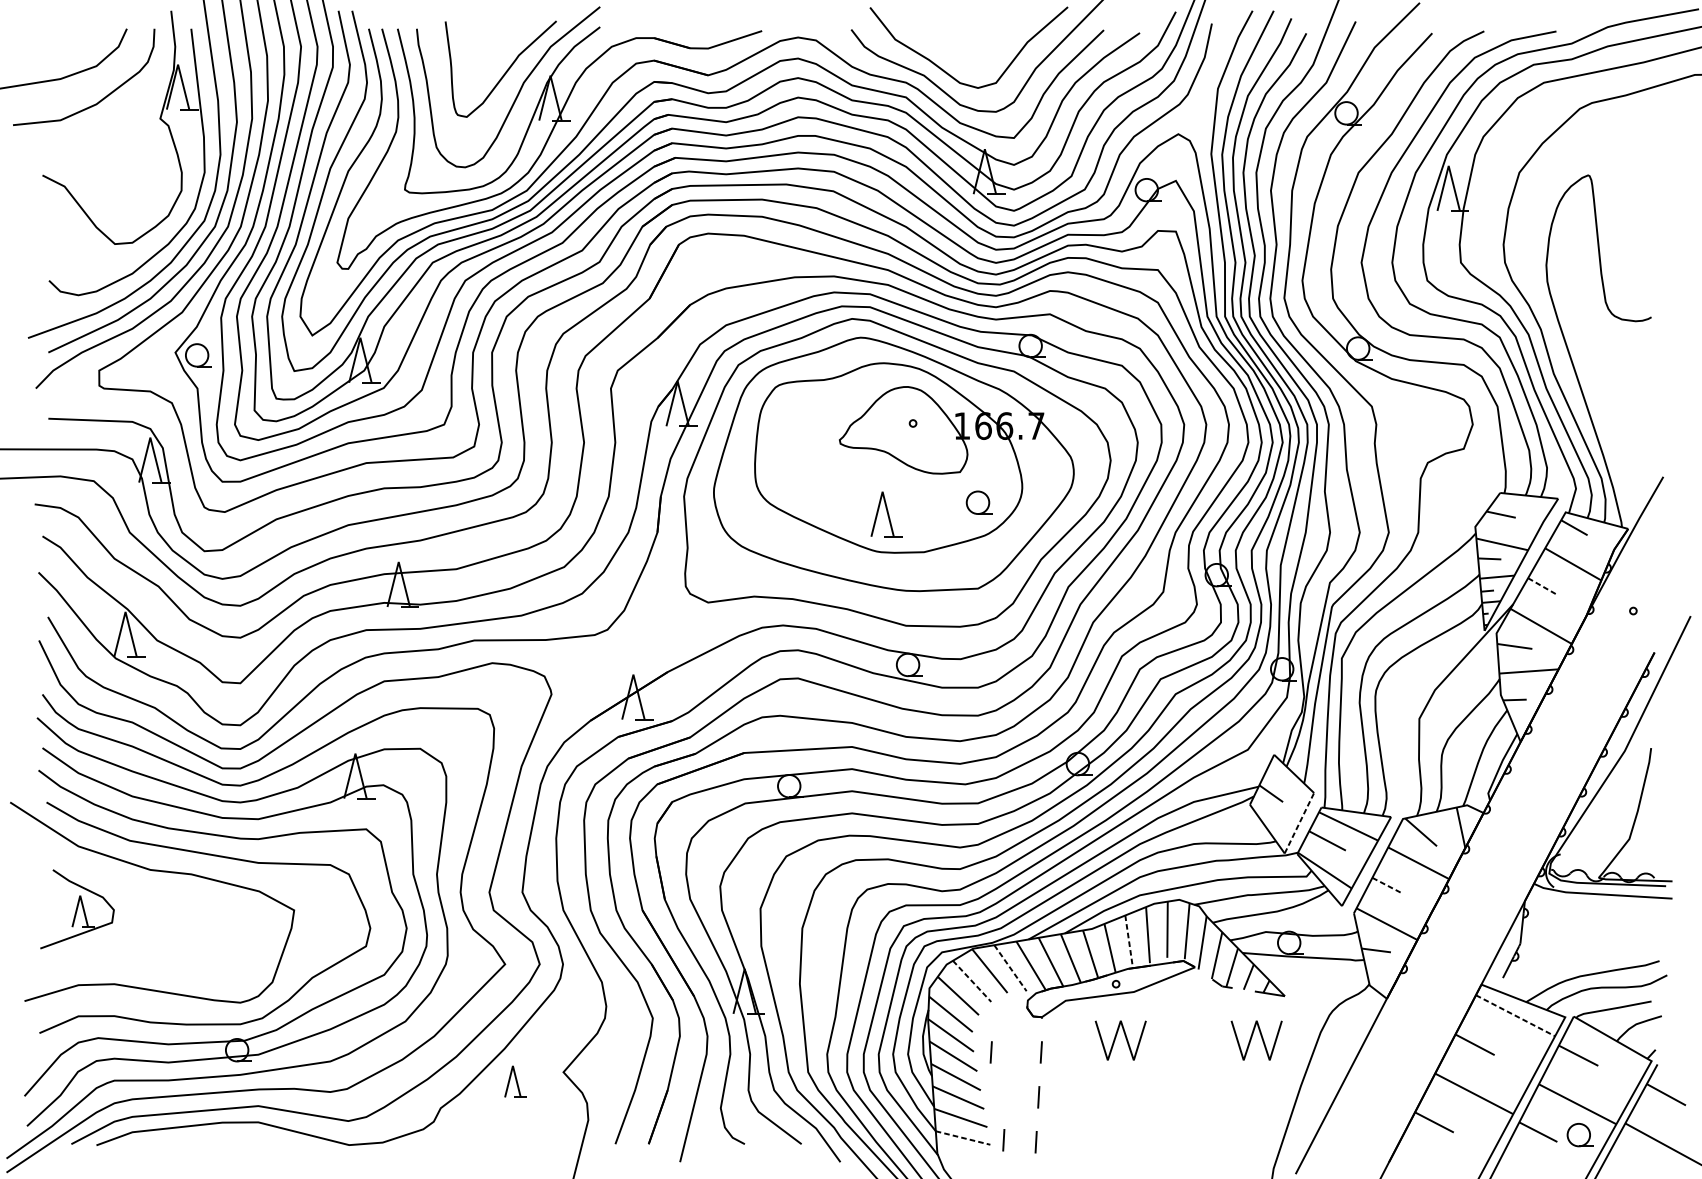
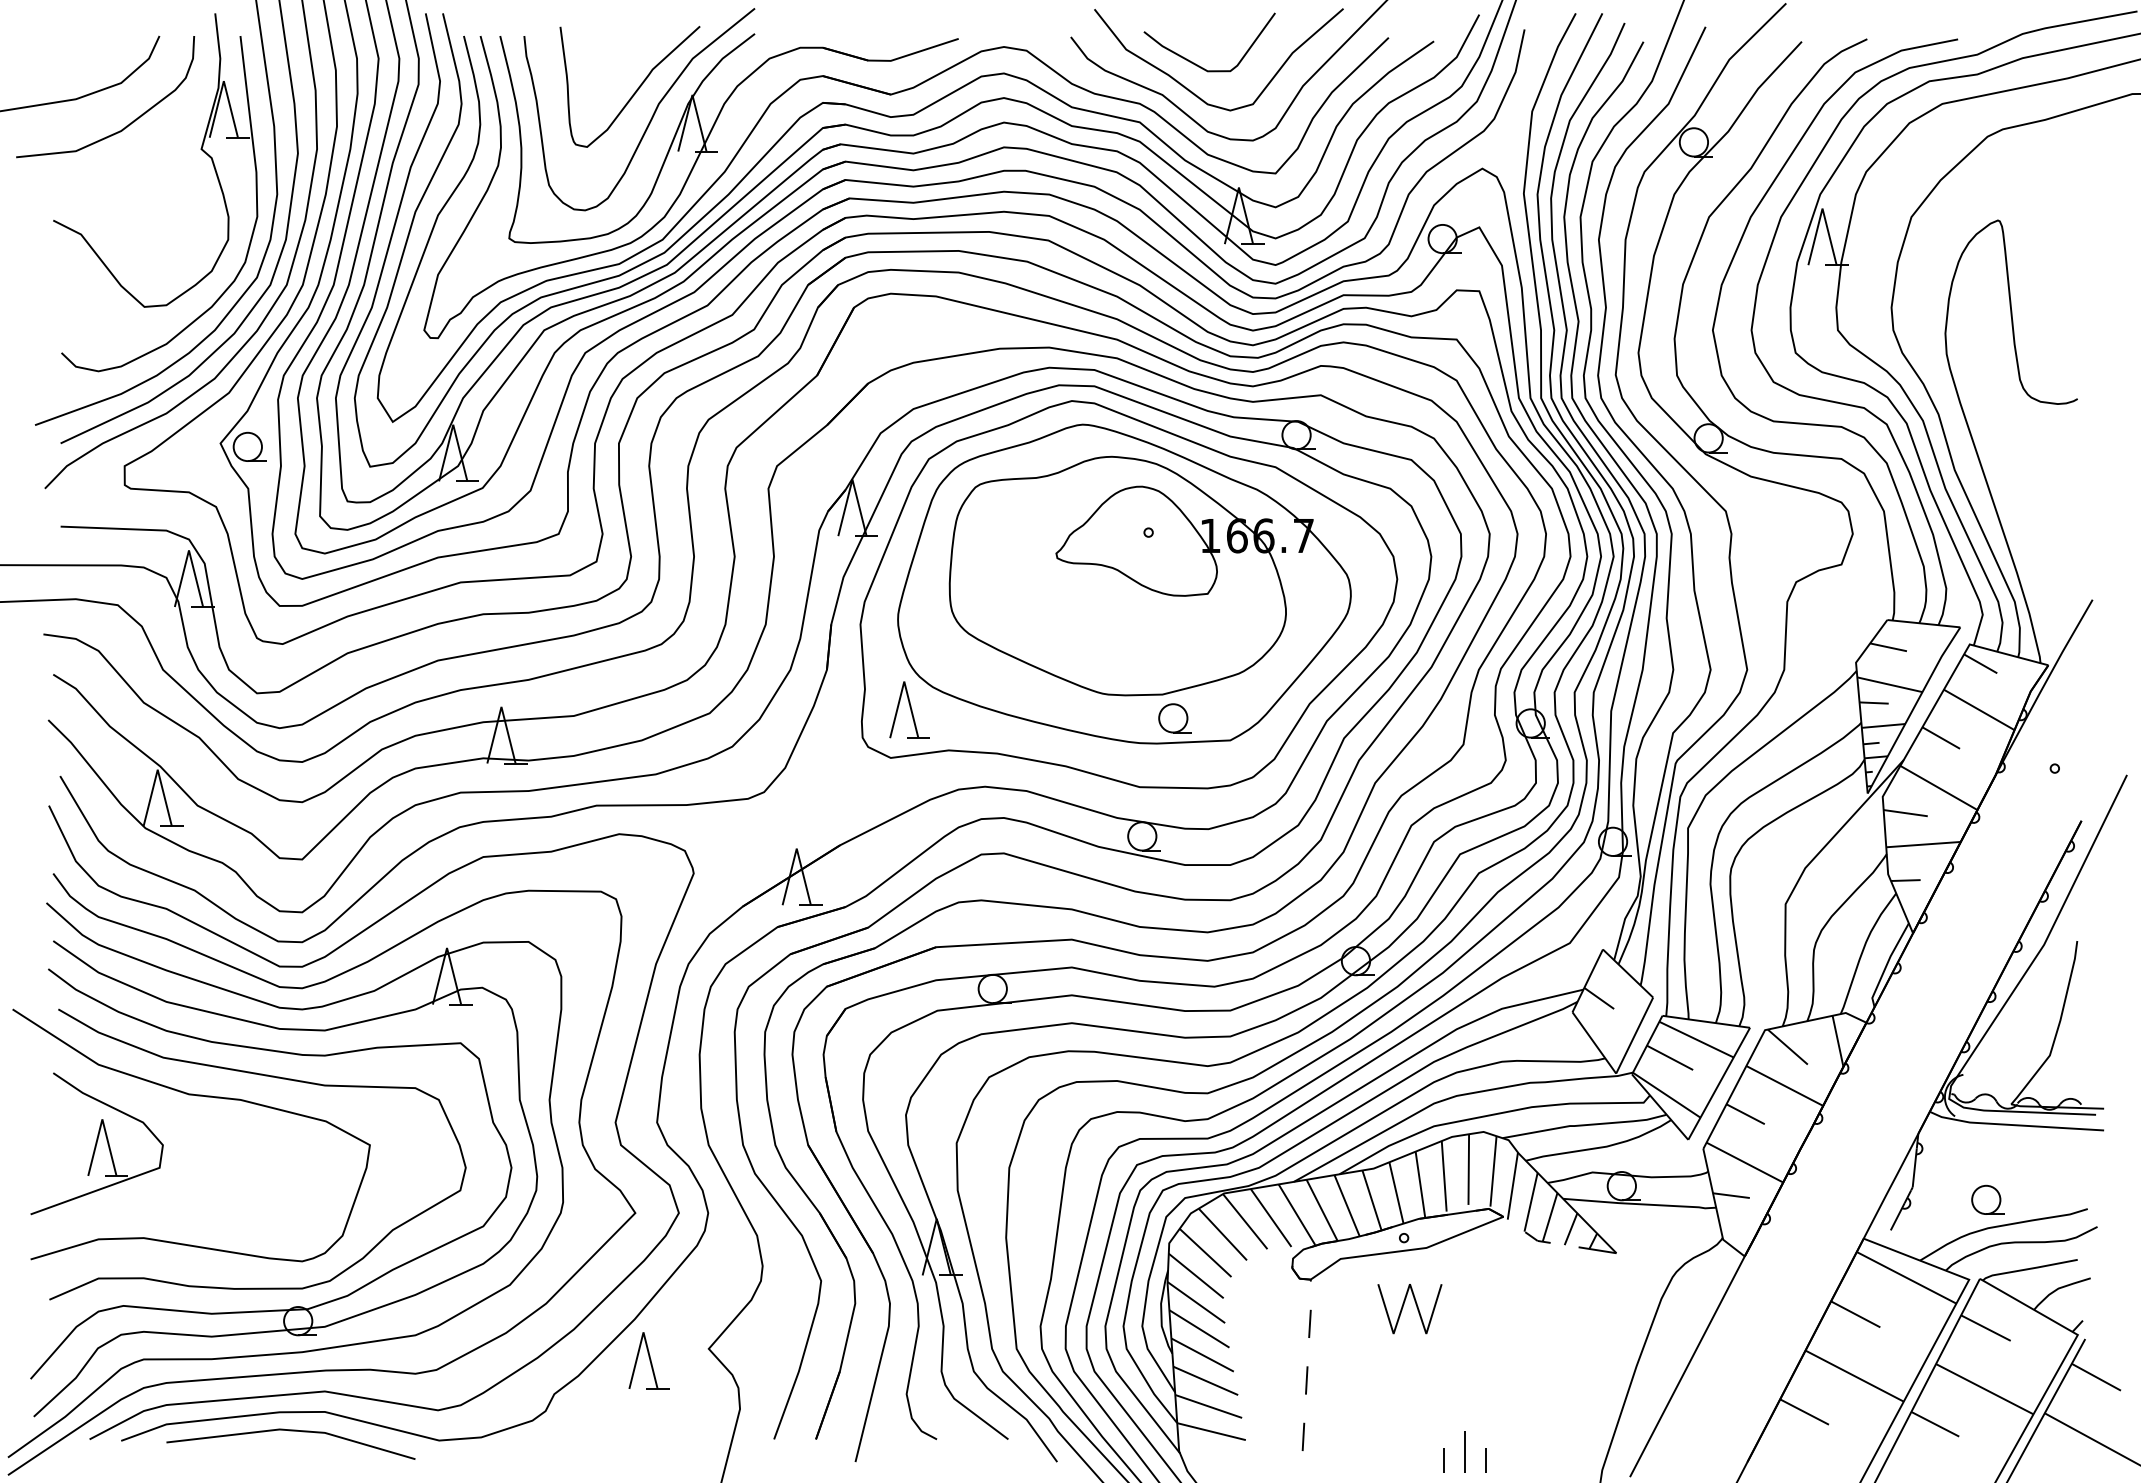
curve: (949, 49) -> (1194, 62), added
part: (978, 502) -> (1174, 718), moved
part: (886, 513) -> (909, 709), moved
line: (1543, 587) -> (1941, 738), dashed -> solid
line: (1299, 823) -> (1634, 1035), dashed -> solid
line: (1387, 885) -> (1745, 1114), dashed -> solid
part: (76, 909) -> (96, 1143), size x1.43
line: (1129, 941) -> (1420, 1184), dashed -> solid
line: (1010, 968) -> (1271, 1218), dashed -> solid
line: (972, 981) -> (1223, 1234), dashed -> solid
line: (1516, 1016) -> (1907, 1278), dashed -> solid
part: (1251, 1039) -> (1574, 1307), removed
line: (990, 1052) -> (1246, 1323), removed
part: (515, 1081) -> (648, 1360), size x1.43
part: (1579, 1134) -> (1987, 1199), moved
line: (231, 1137) -> (290, 1431), added
line: (963, 1137) -> (1212, 1431), dashed -> solid
line: (1003, 1140) -> (1262, 1434), removed
part: (1164, 1153) -> (1464, 1451), added

